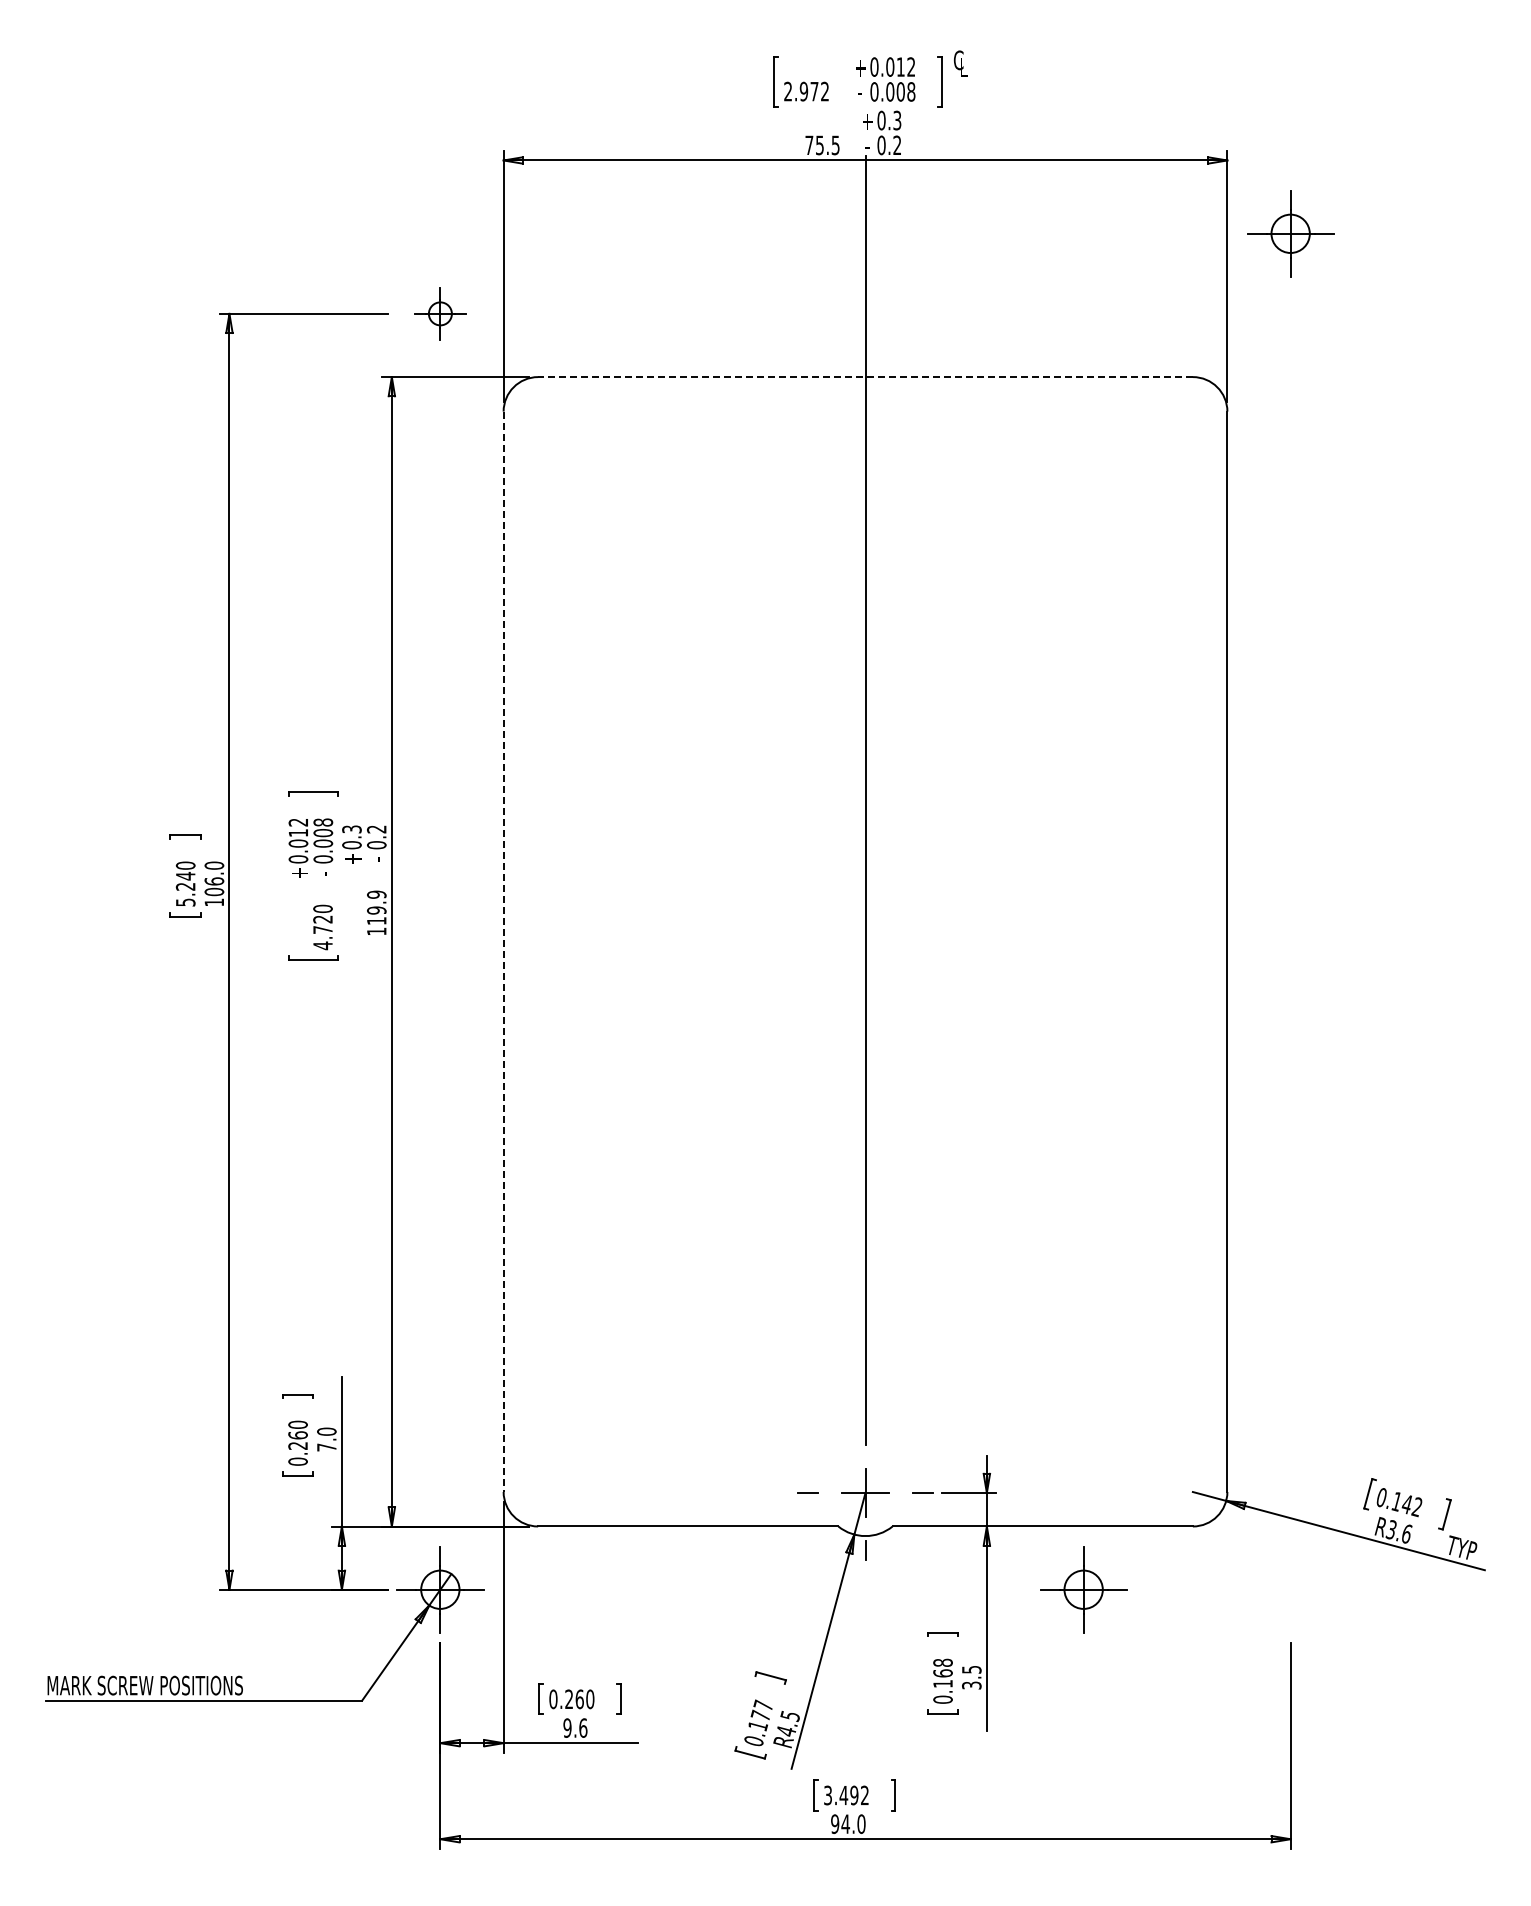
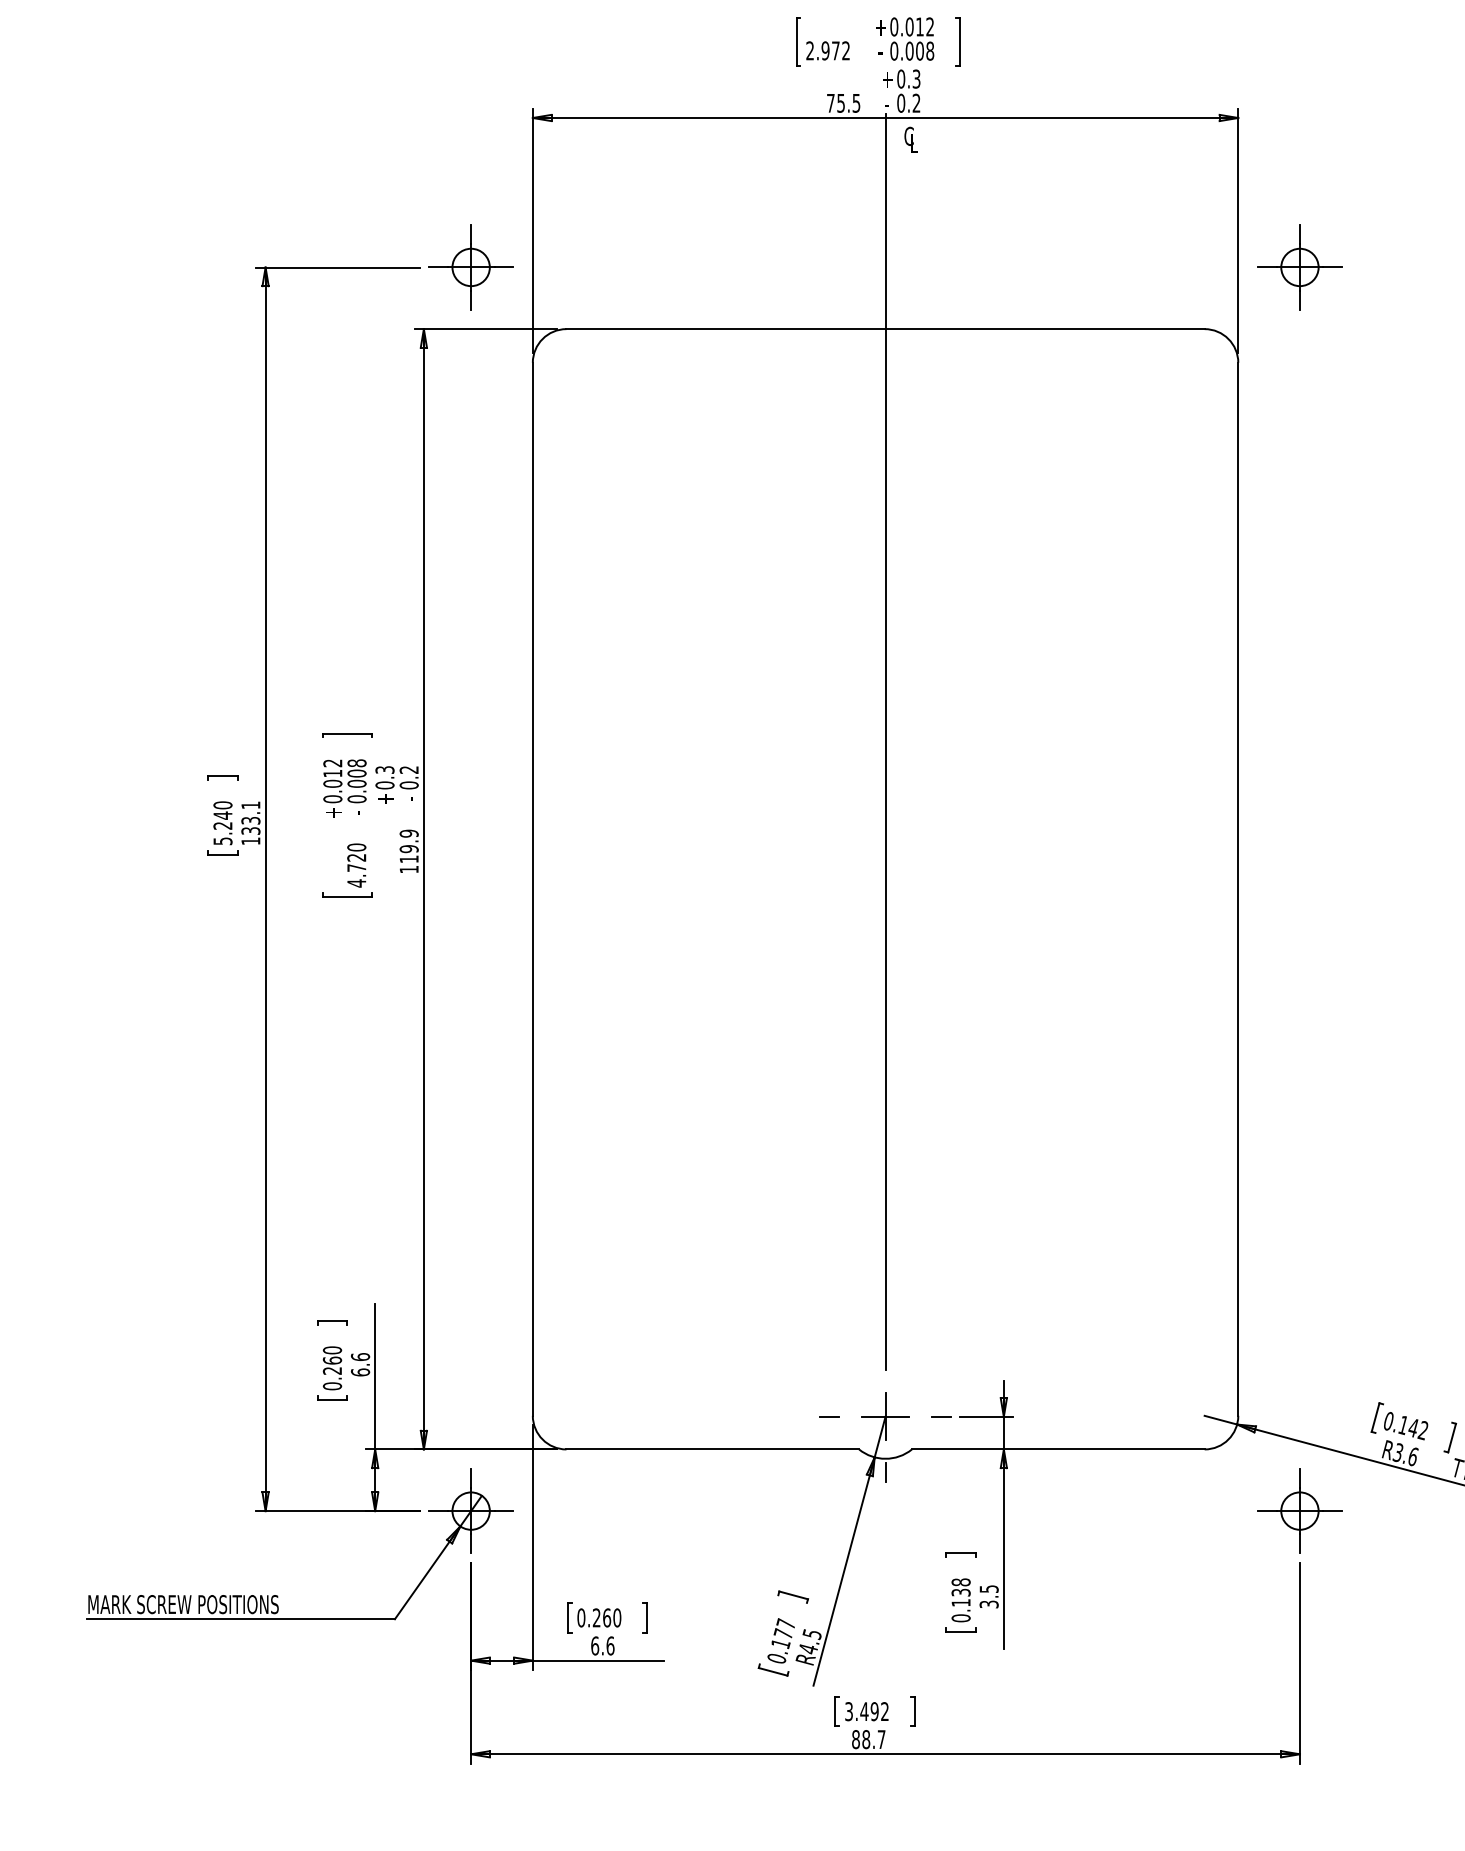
text: (960, 63) -> (910, 139), moved
part: (1290, 233) -> (1299, 267), moved
part: (440, 313) -> (471, 267), size x1.67
line: (865, 377) -> (885, 329), dashed -> solid
text: (214, 878) -> (251, 817), 106.0 -> 133.1
line: (503, 952) -> (532, 889), dashed -> solid
text: (326, 1439) -> (360, 1364), 7.0 -> 6.6
part: (1083, 1589) -> (1299, 1510), moved
text: (942, 1673) -> (960, 1592), 0.168 -> 0.138
text: (567, 1727) -> (595, 1645), 9.6 -> 6.6
text: (848, 1824) -> (868, 1739), 94.0 -> 88.7

